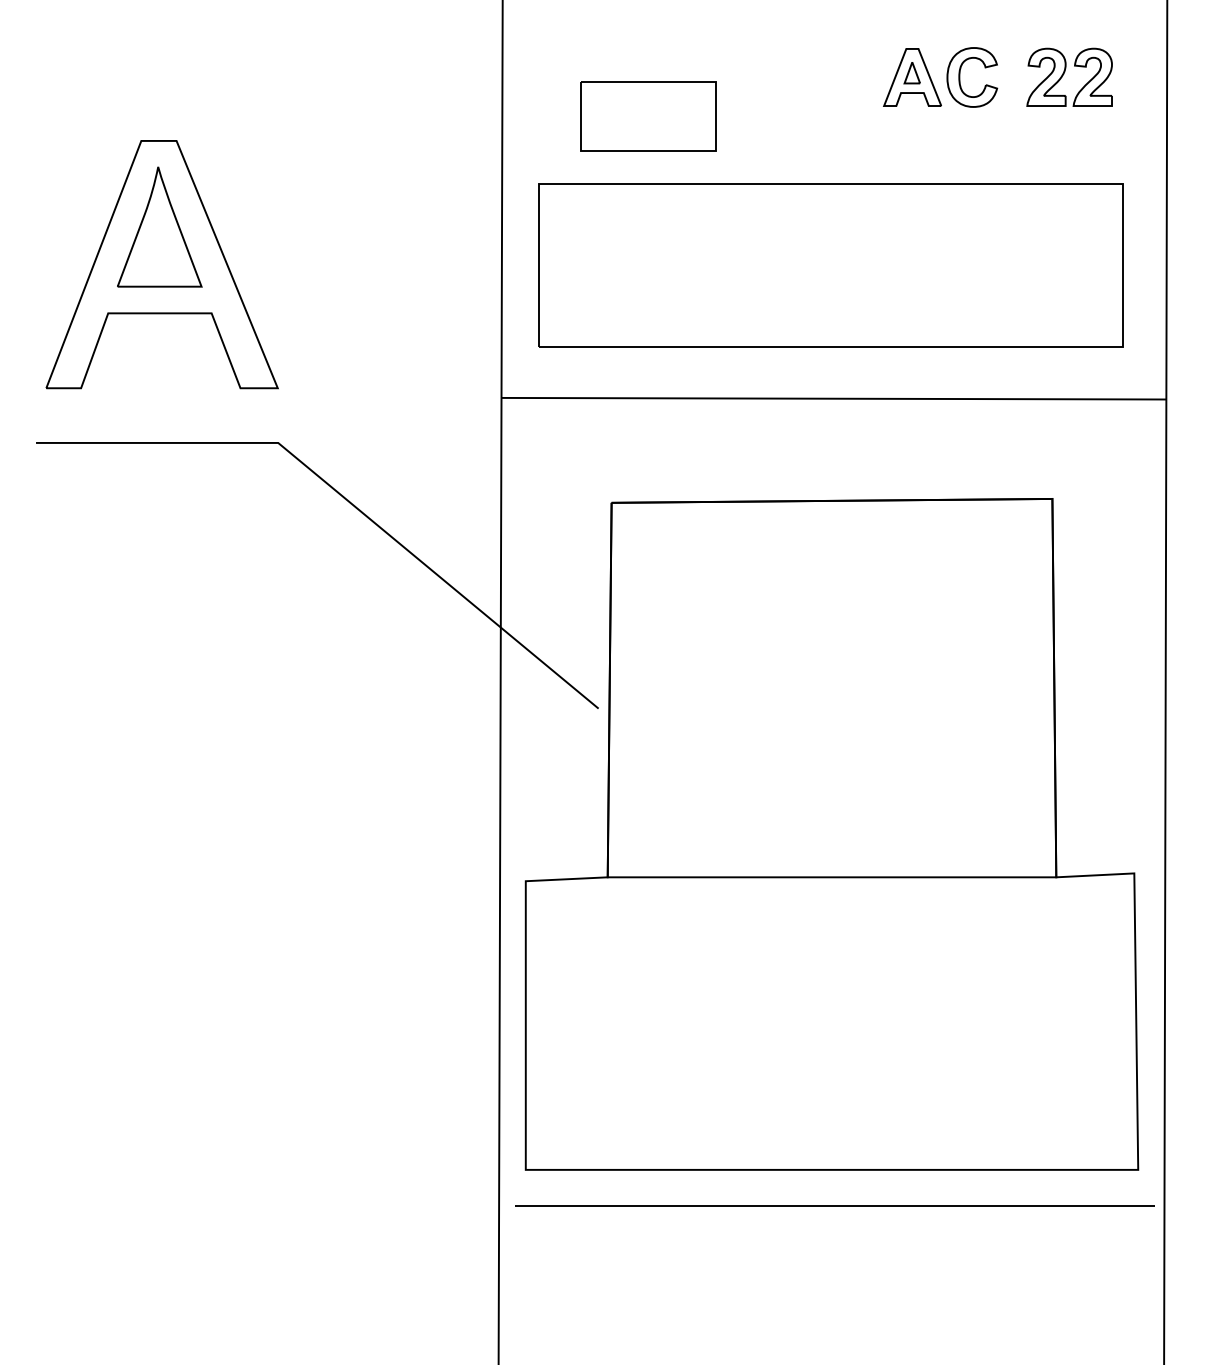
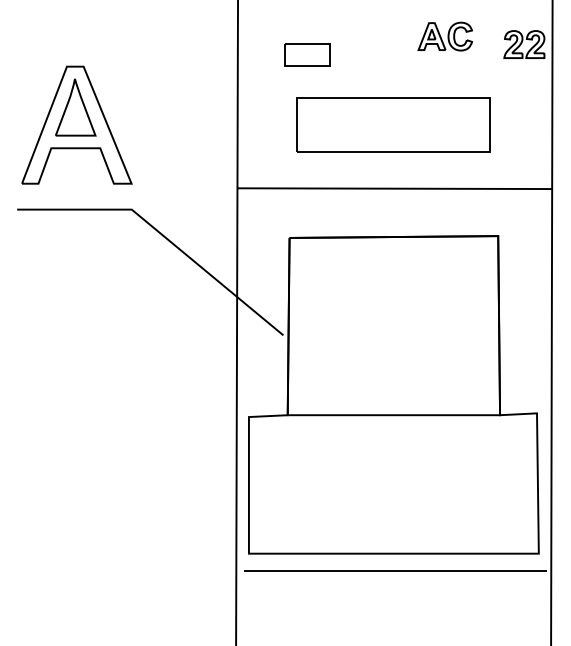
part: (1069, 77) -> (524, 44), moved
part: (647, 115) -> (306, 54), size x0.7
part: (831, 265) -> (393, 125), size x0.7

